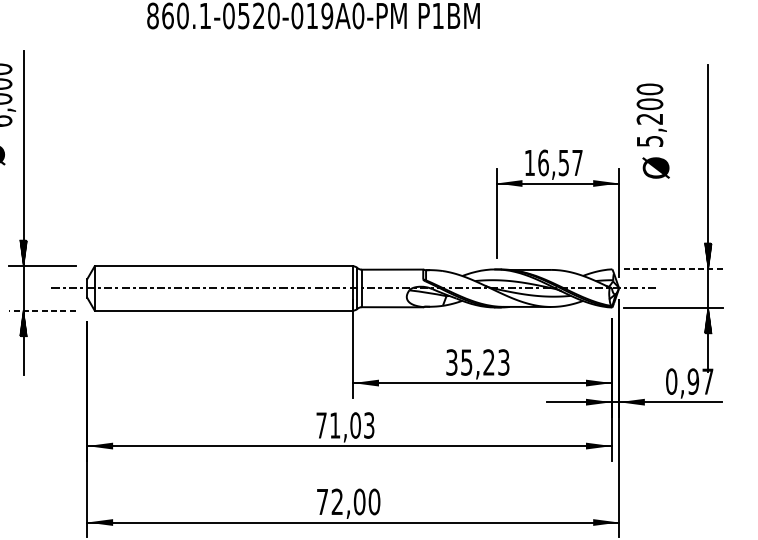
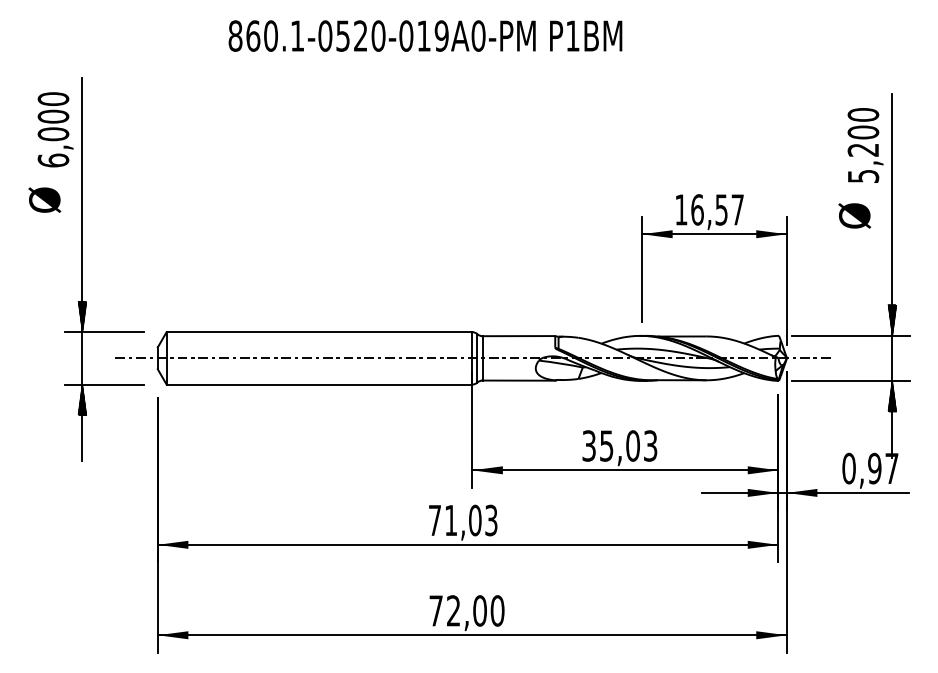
text: (651, 115) -> (865, 145), moved
text: (655, 167) -> (854, 215), moved
line: (673, 269) -> (851, 335), dashed -> solid
line: (41, 310) -> (103, 384), dashed -> solid
text: (488, 362) -> (632, 445), 35,23 -> 35,03

